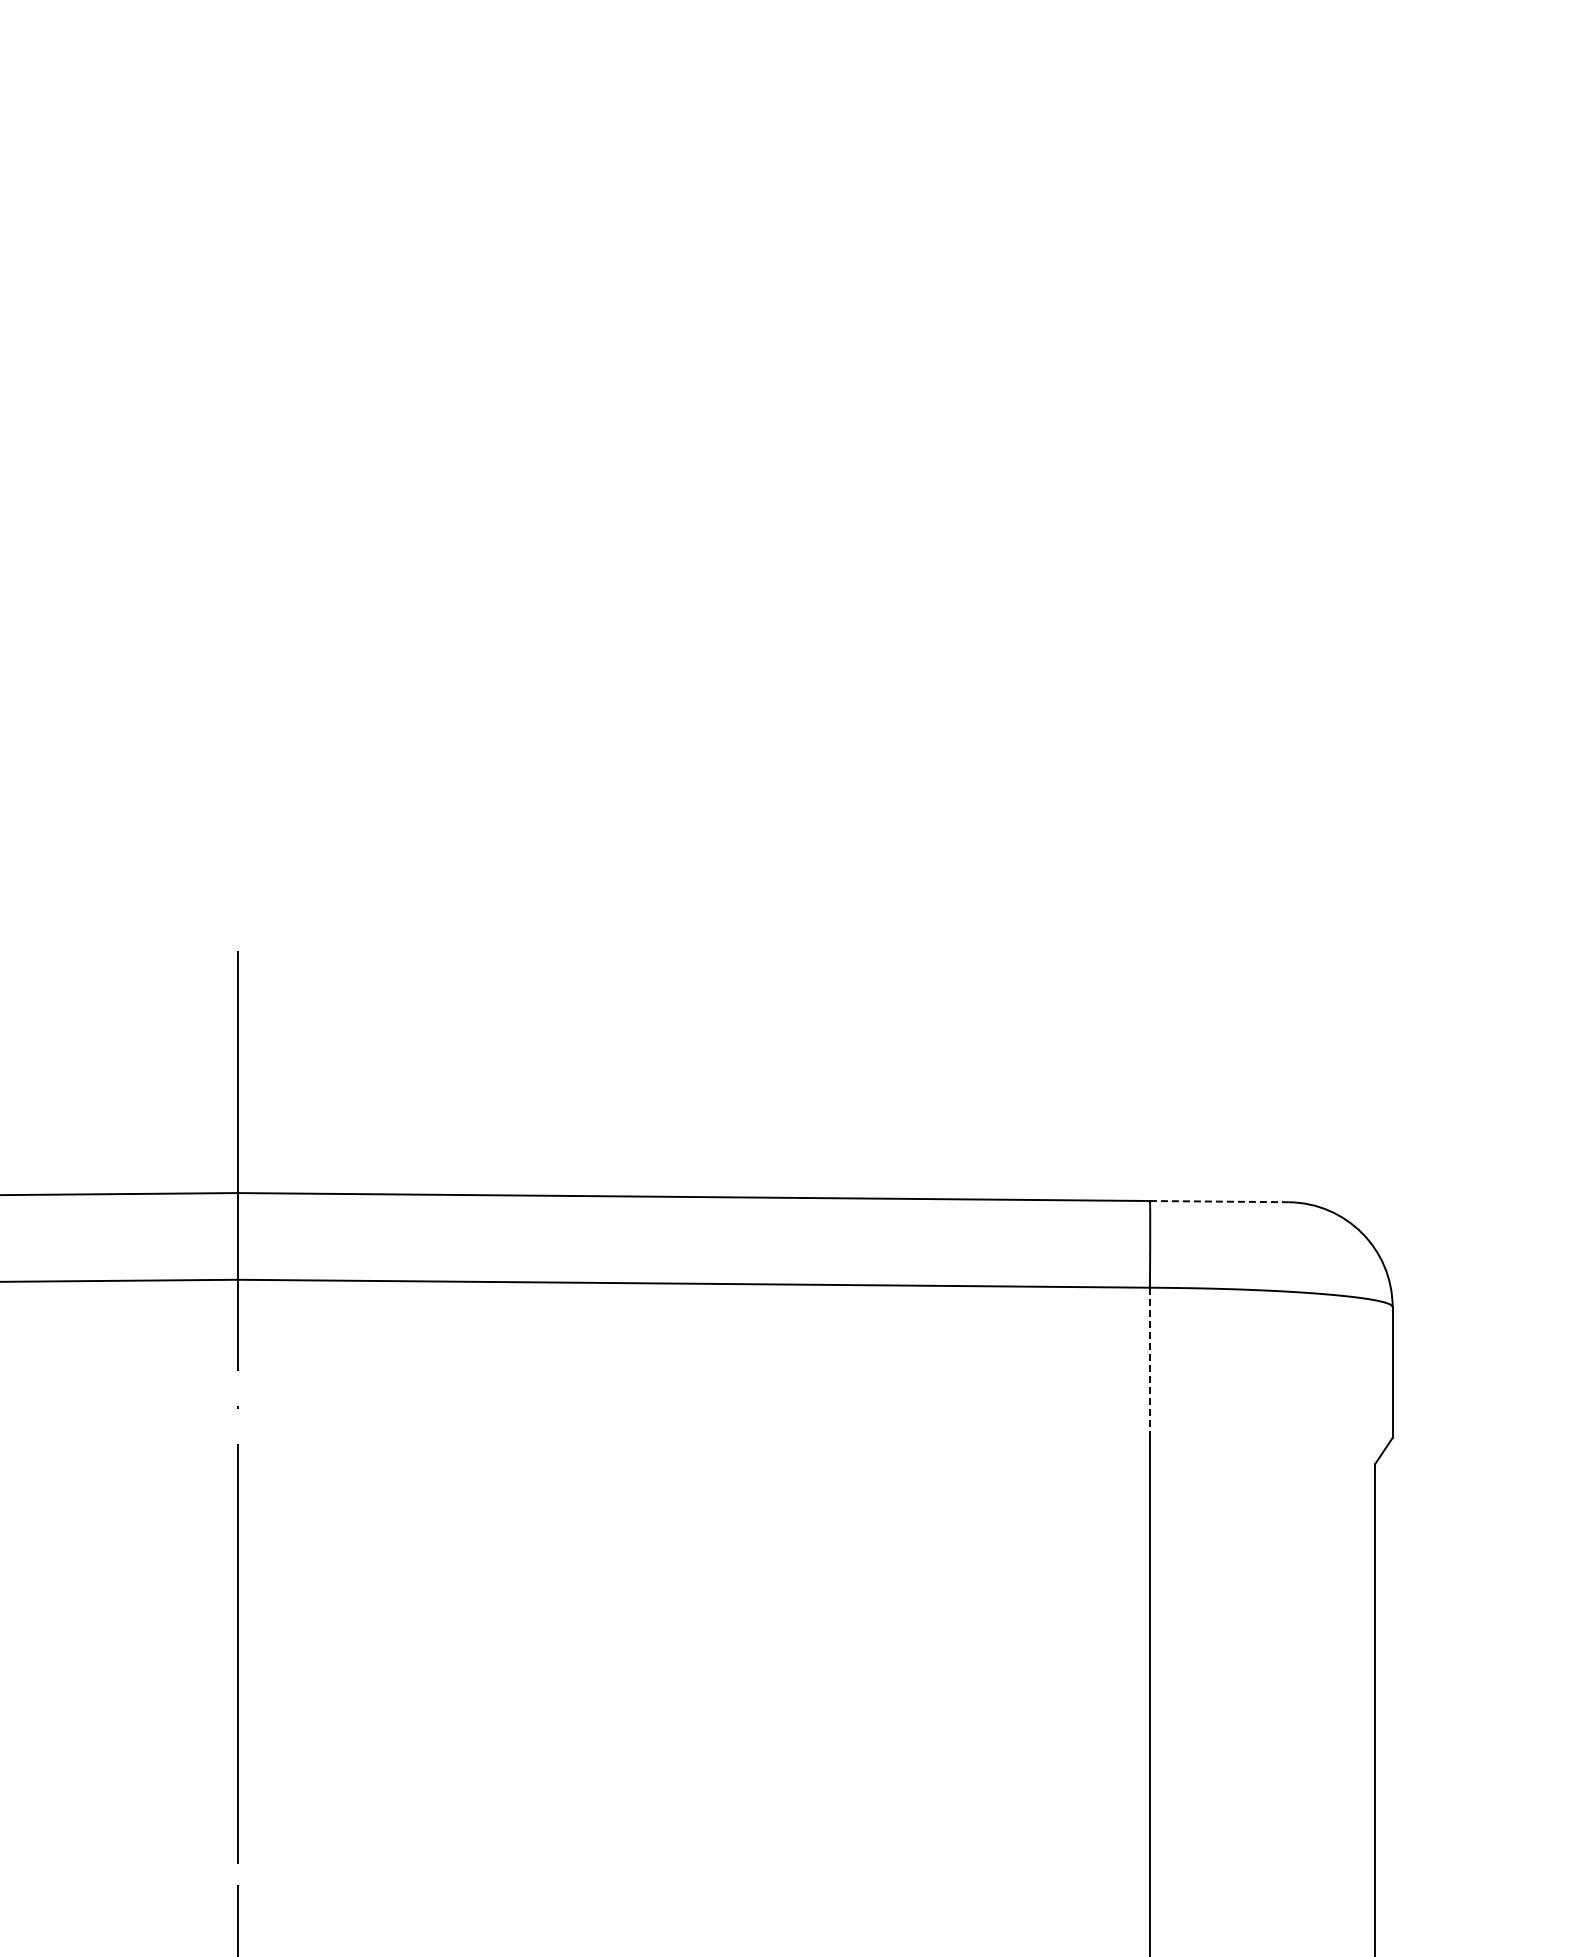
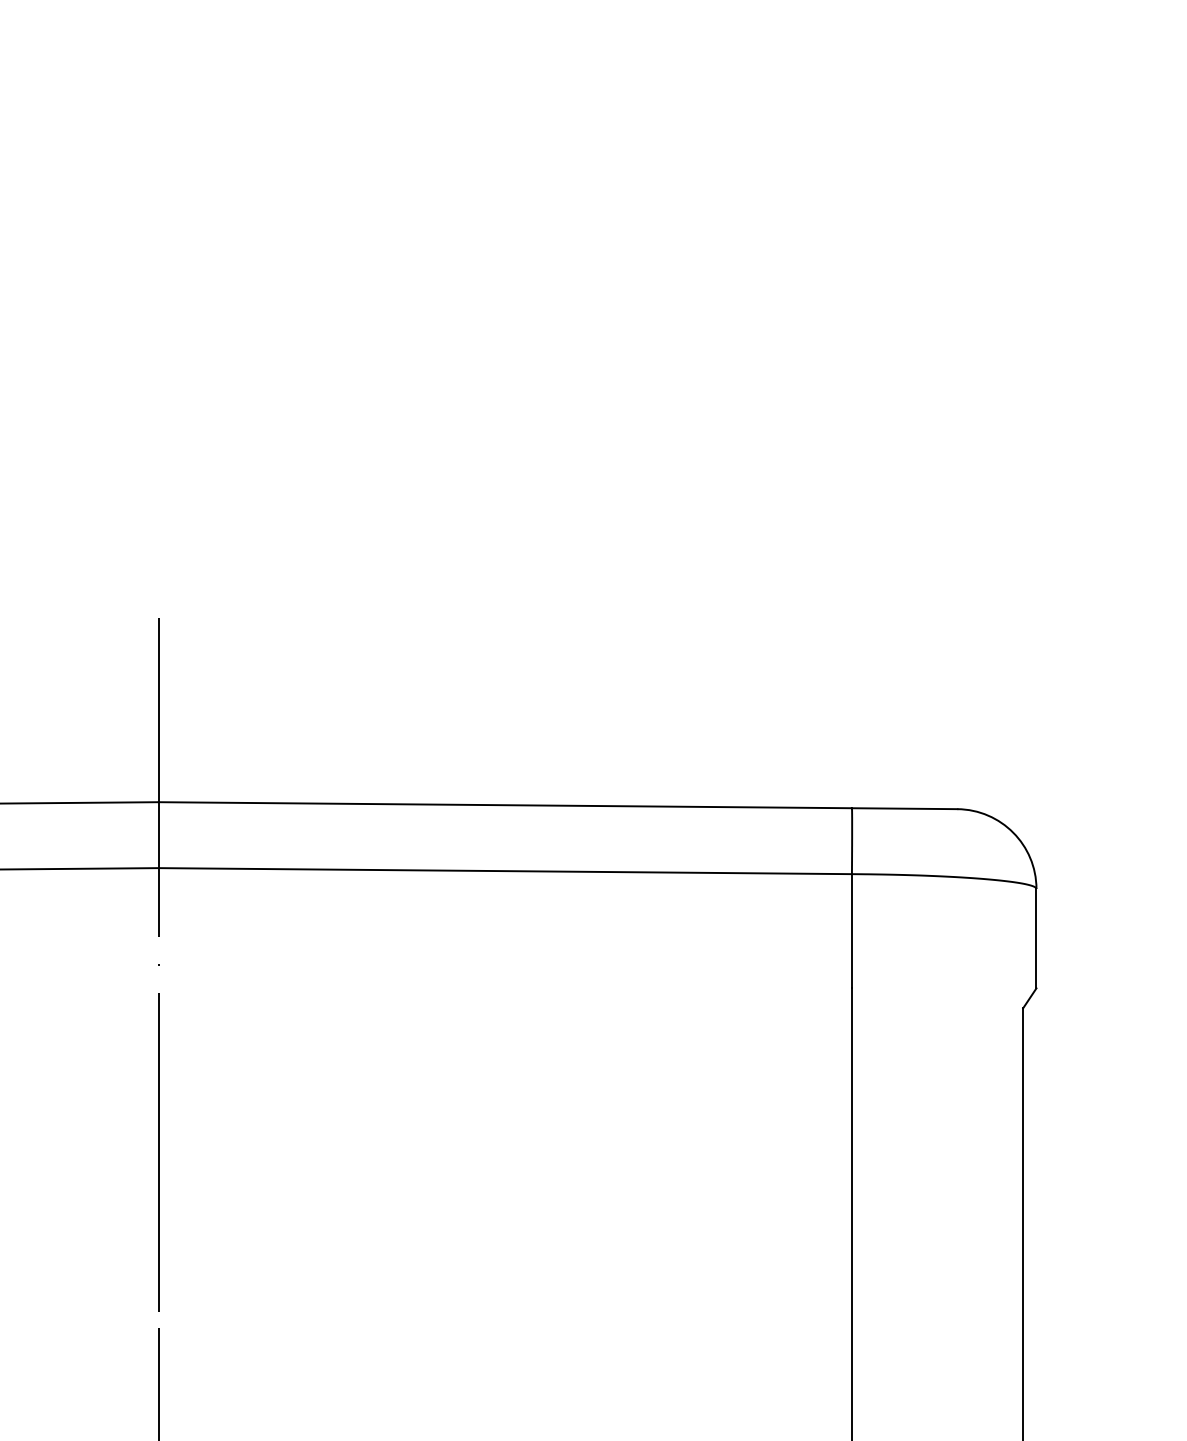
line: (1219, 1201) -> (904, 808), dashed -> solid
line: (1149, 1362) -> (851, 931), dashed -> solid

